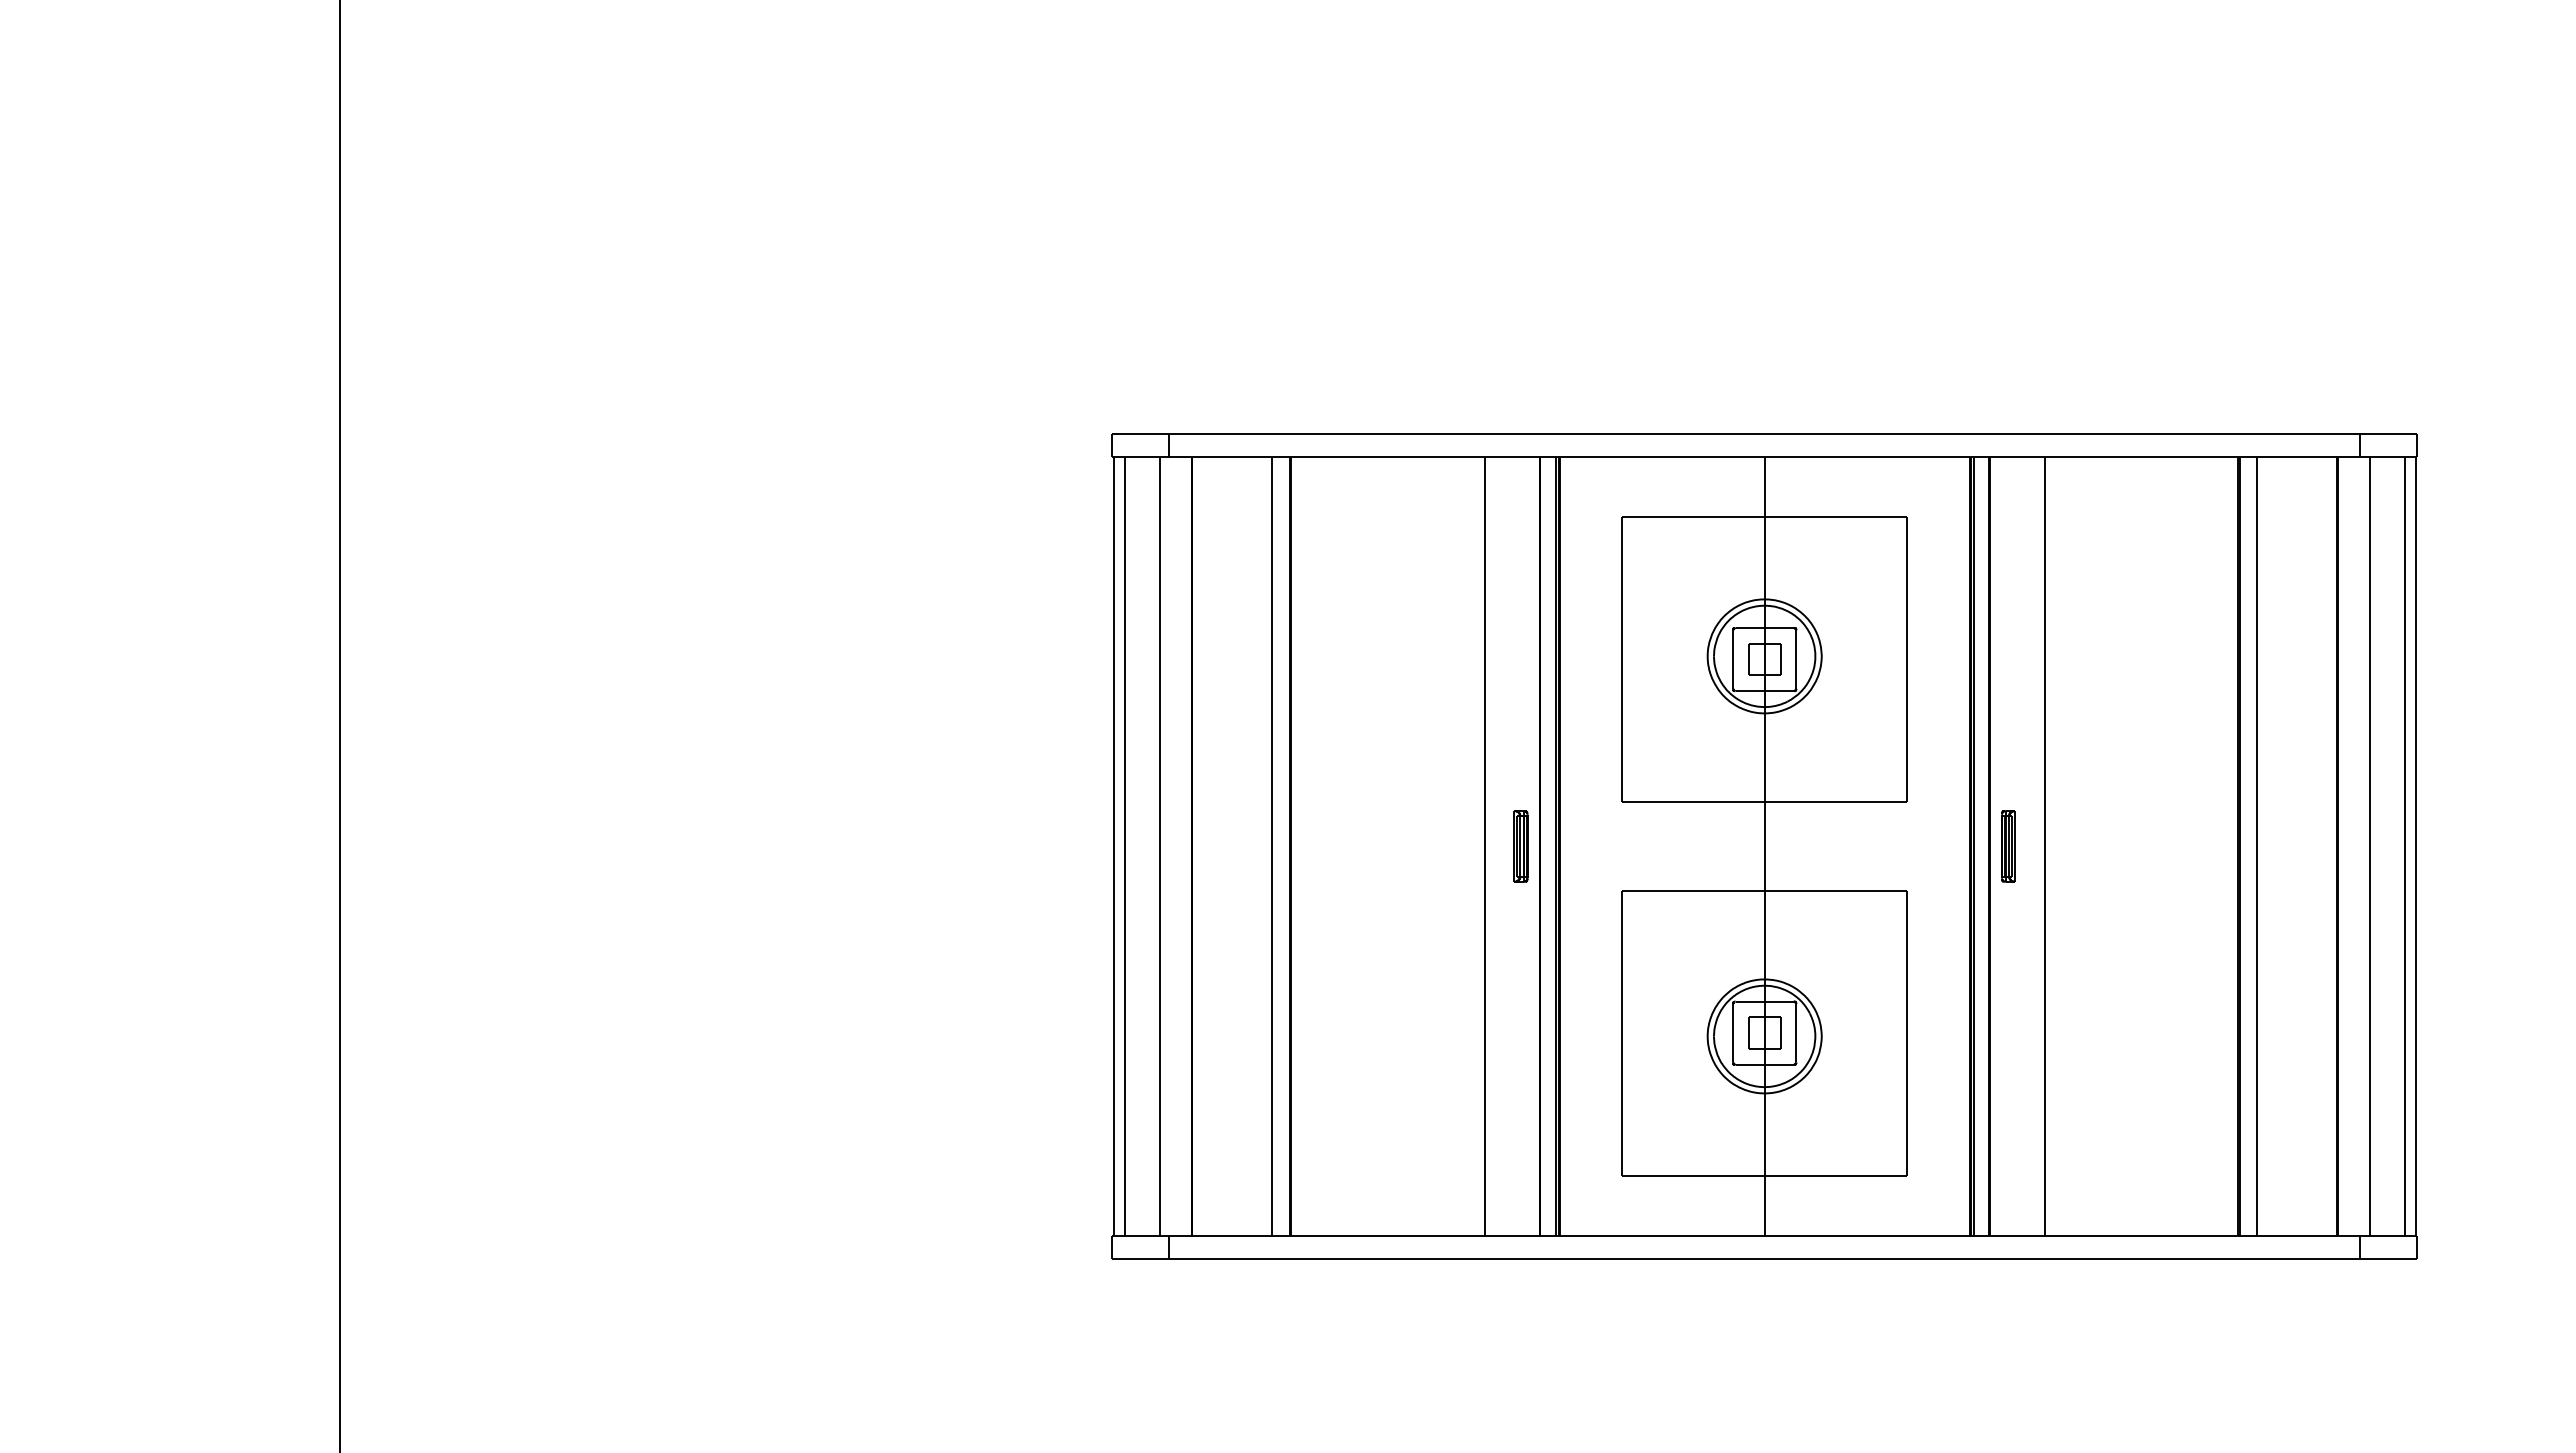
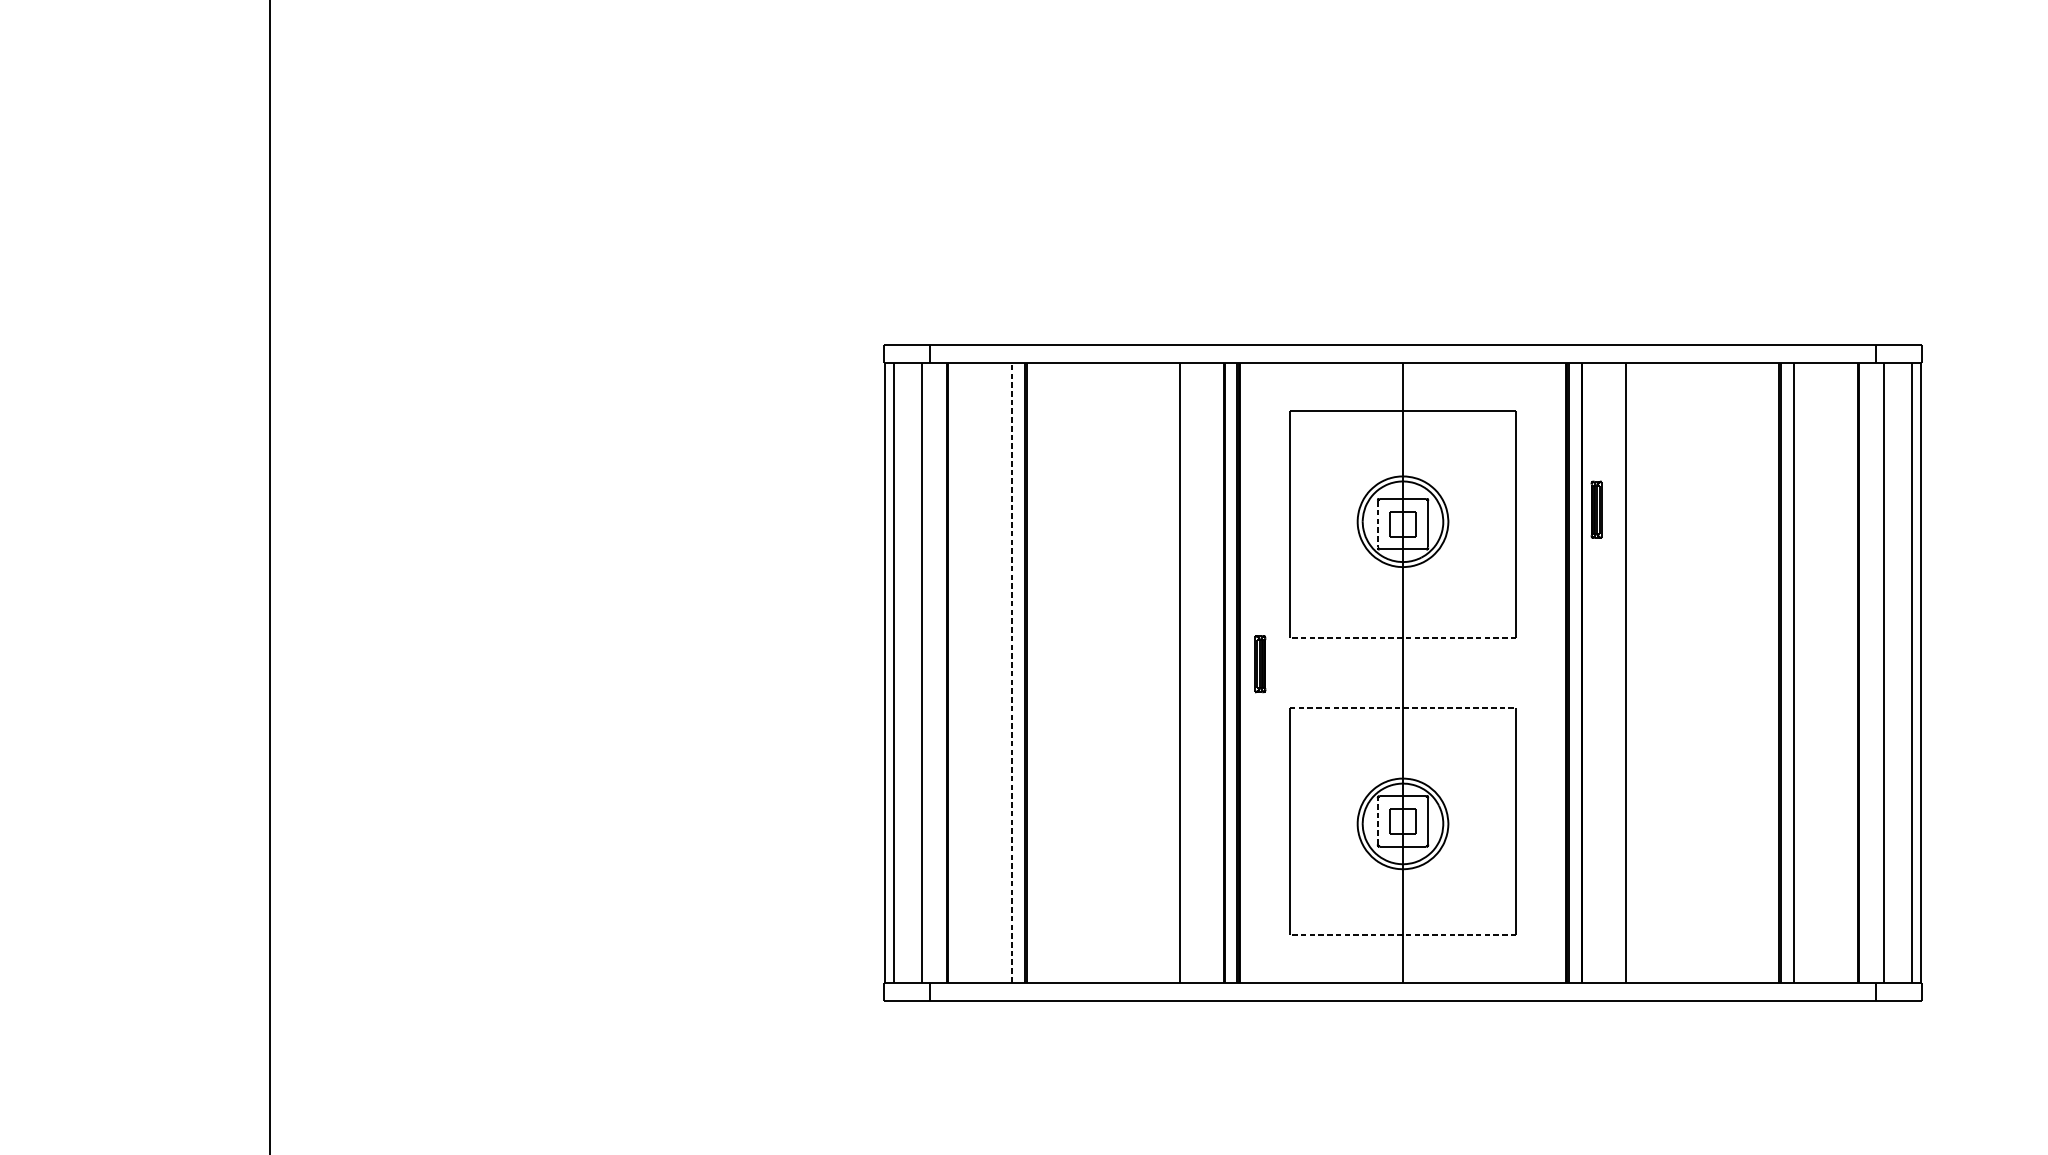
line: (1732, 660) -> (1377, 525), solid -> dashed
line: (1764, 802) -> (1402, 637), solid -> dashed
line: (1272, 846) -> (1011, 672), solid -> dashed
part: (1520, 846) -> (1259, 664), moved
part: (2008, 846) -> (1596, 509), moved
line: (1765, 890) -> (1403, 707), solid -> dashed
line: (1732, 1032) -> (1377, 820), solid -> dashed
line: (1764, 1175) -> (1402, 934), solid -> dashed

